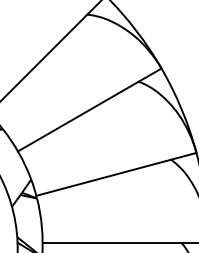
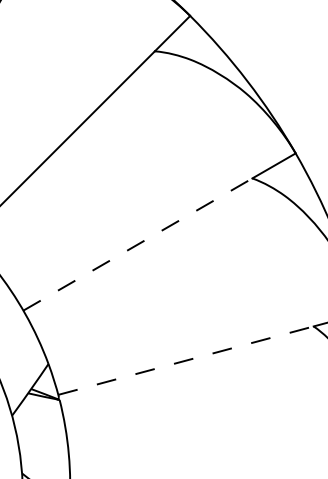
line: (78, 116) -> (138, 244), solid -> dashed
line: (103, 177) -> (185, 360), solid -> dashed

